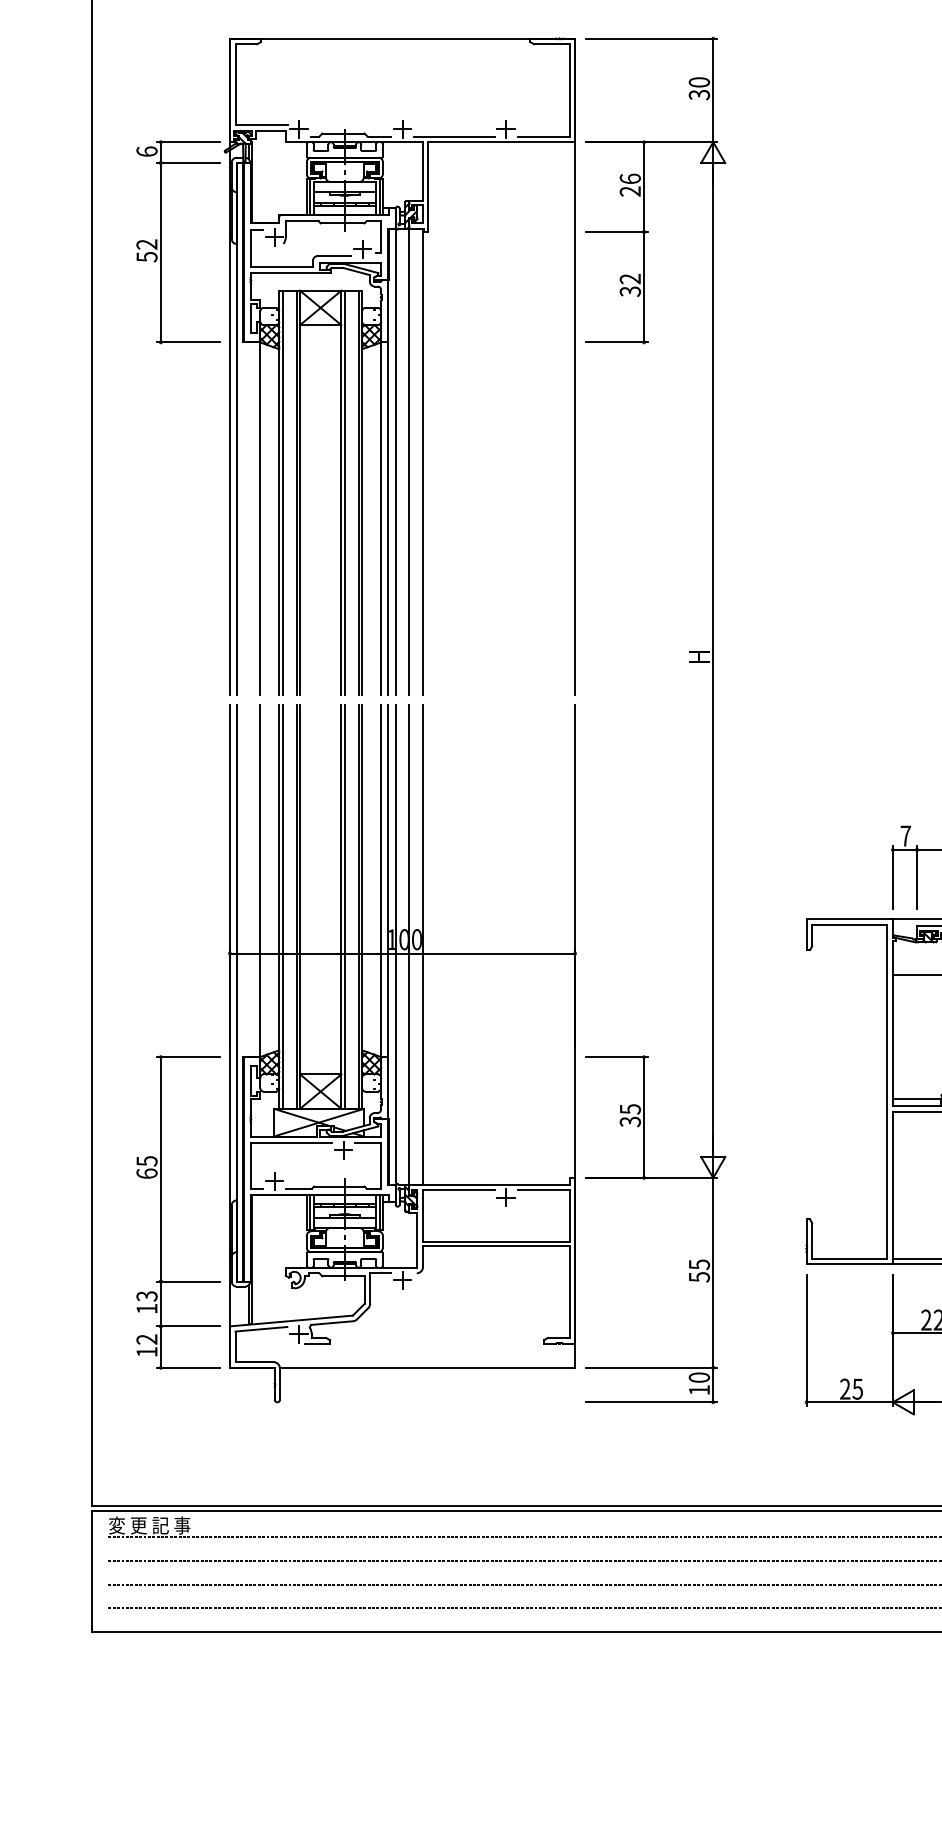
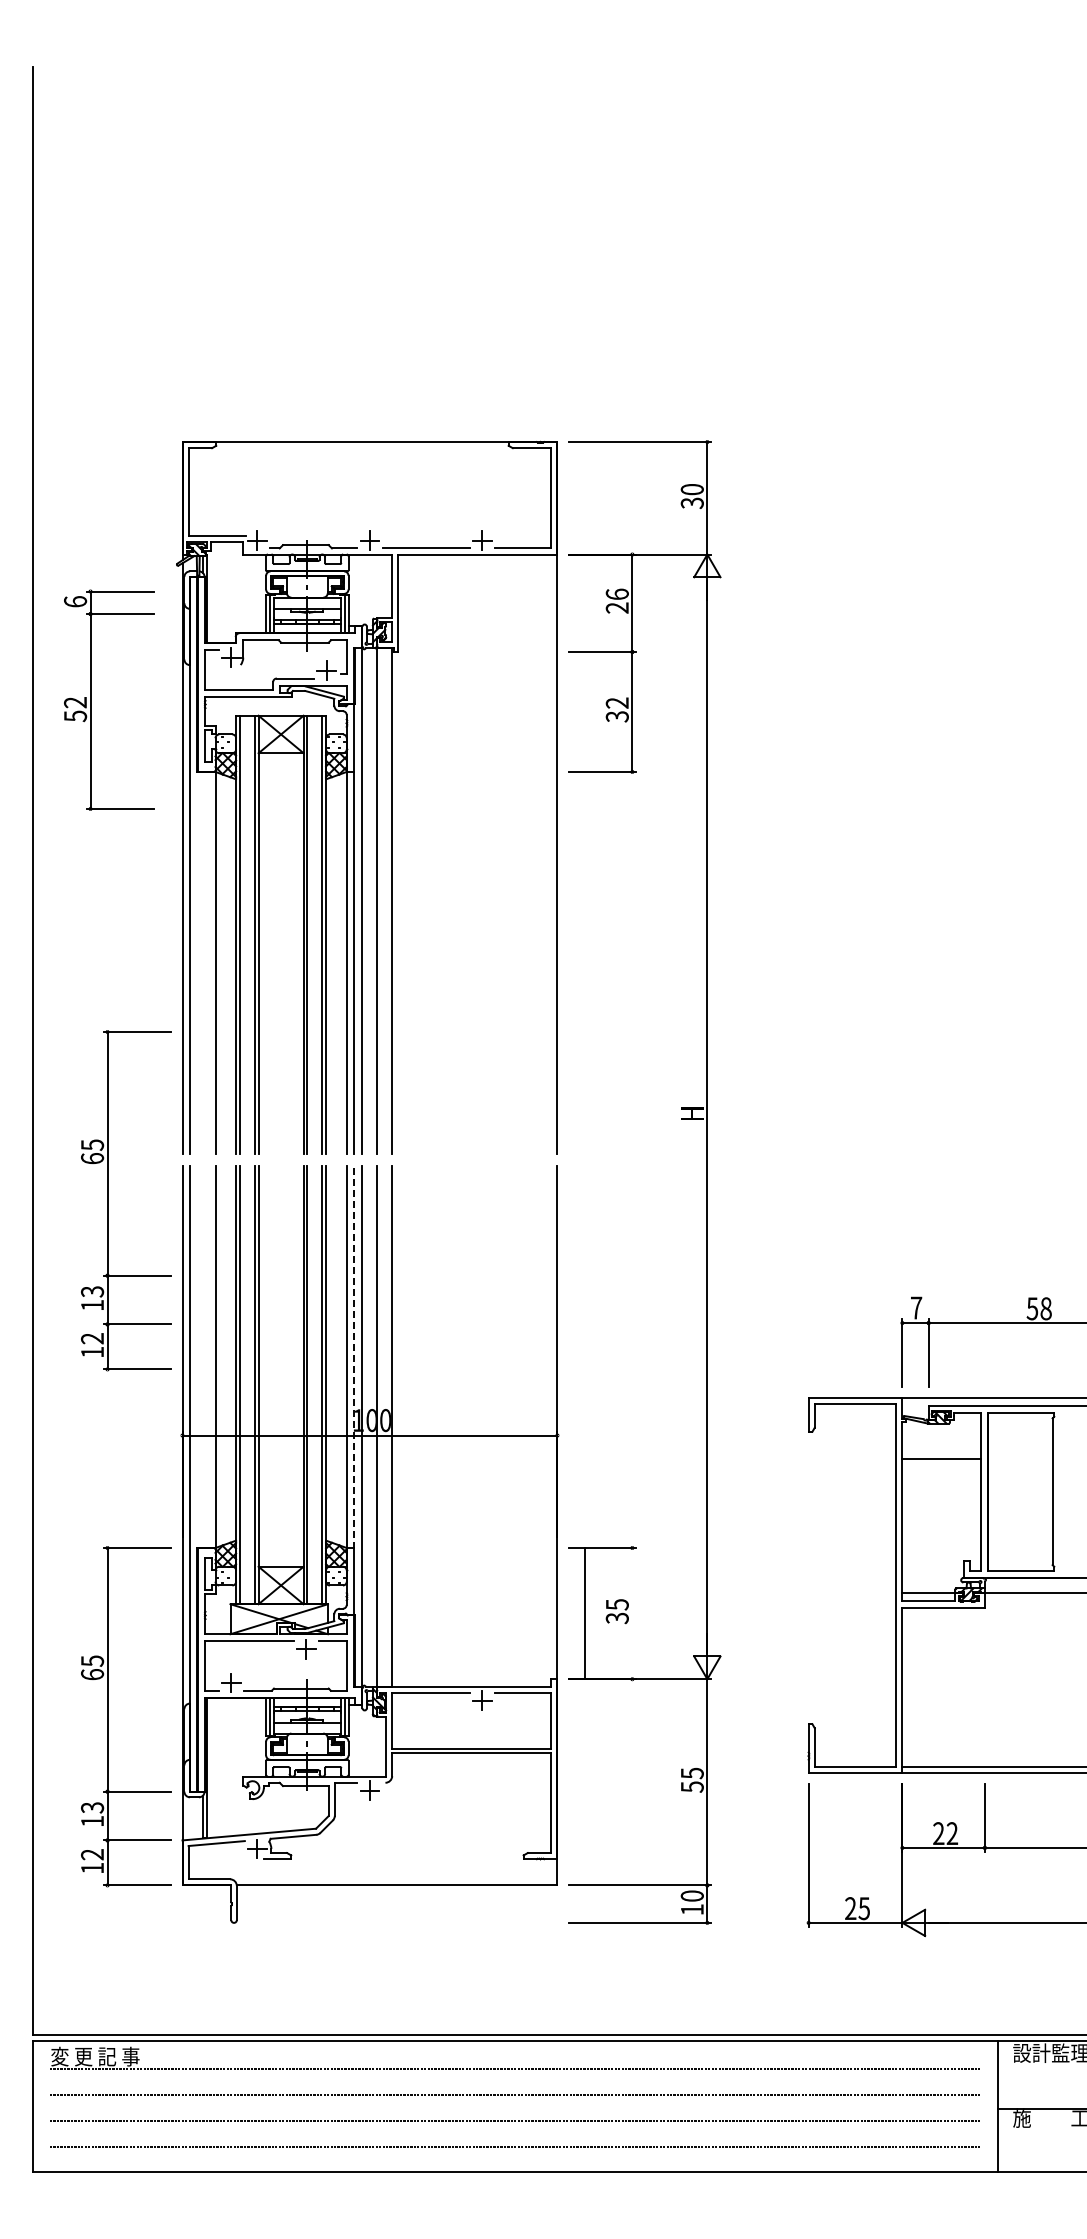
part: (161, 241) -> (91, 699), moved
part: (161, 737) -> (108, 1200), added
line: (388, 881) -> (354, 1357), solid -> dashed
line: (644, 1117) -> (585, 1613), moved

